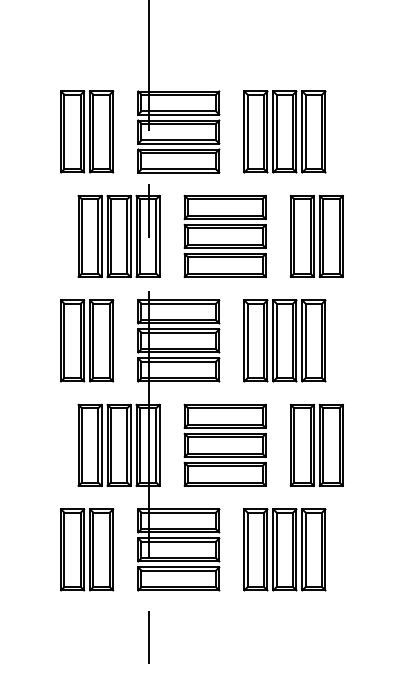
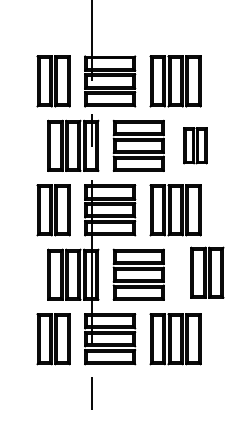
part: (317, 235) -> (195, 145), size x0.7
part: (317, 444) -> (207, 272), moved

